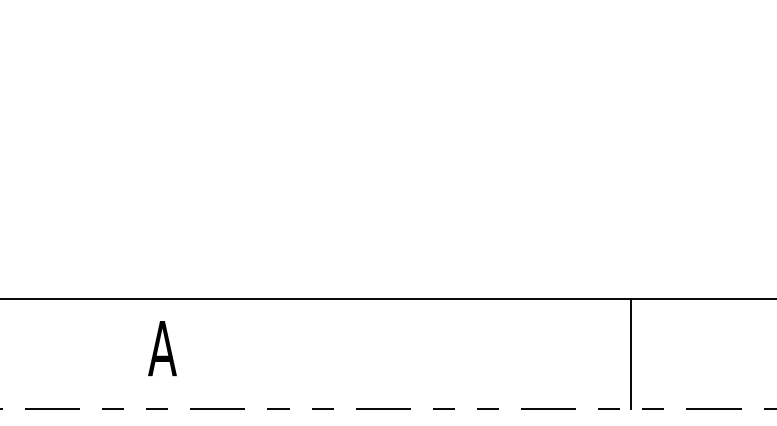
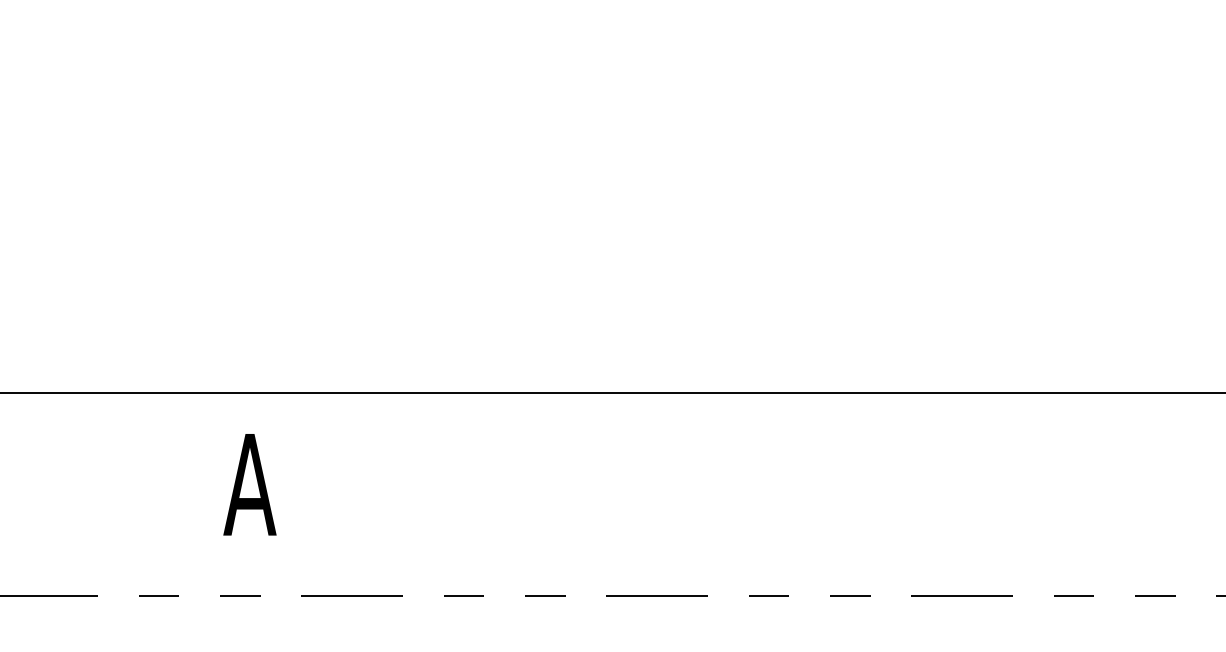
line: (631, 353) -> (1114, 493), removed

